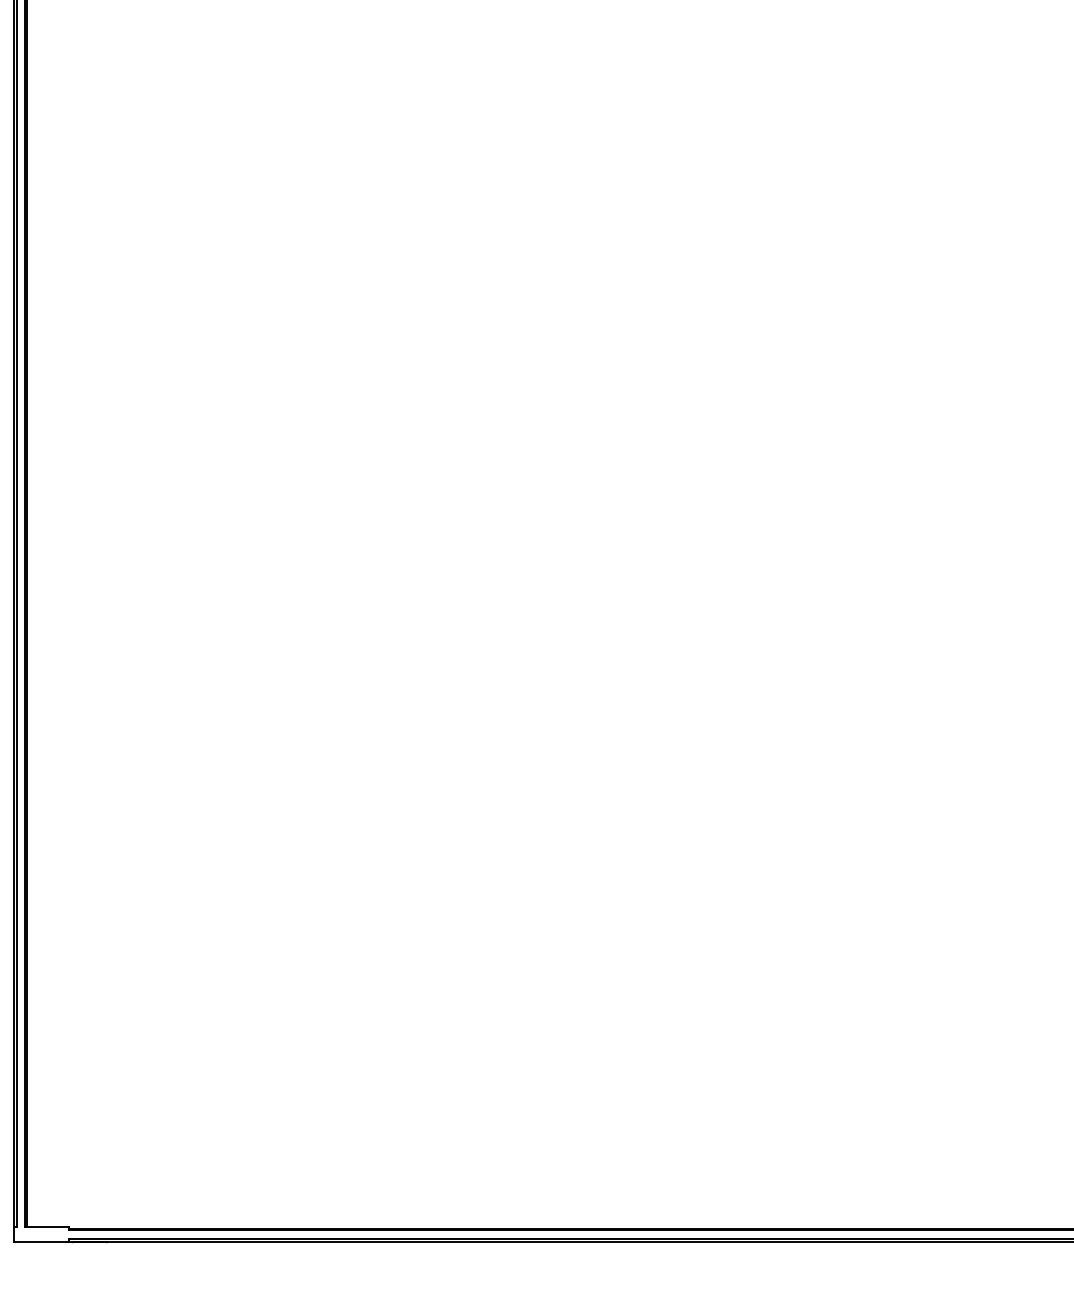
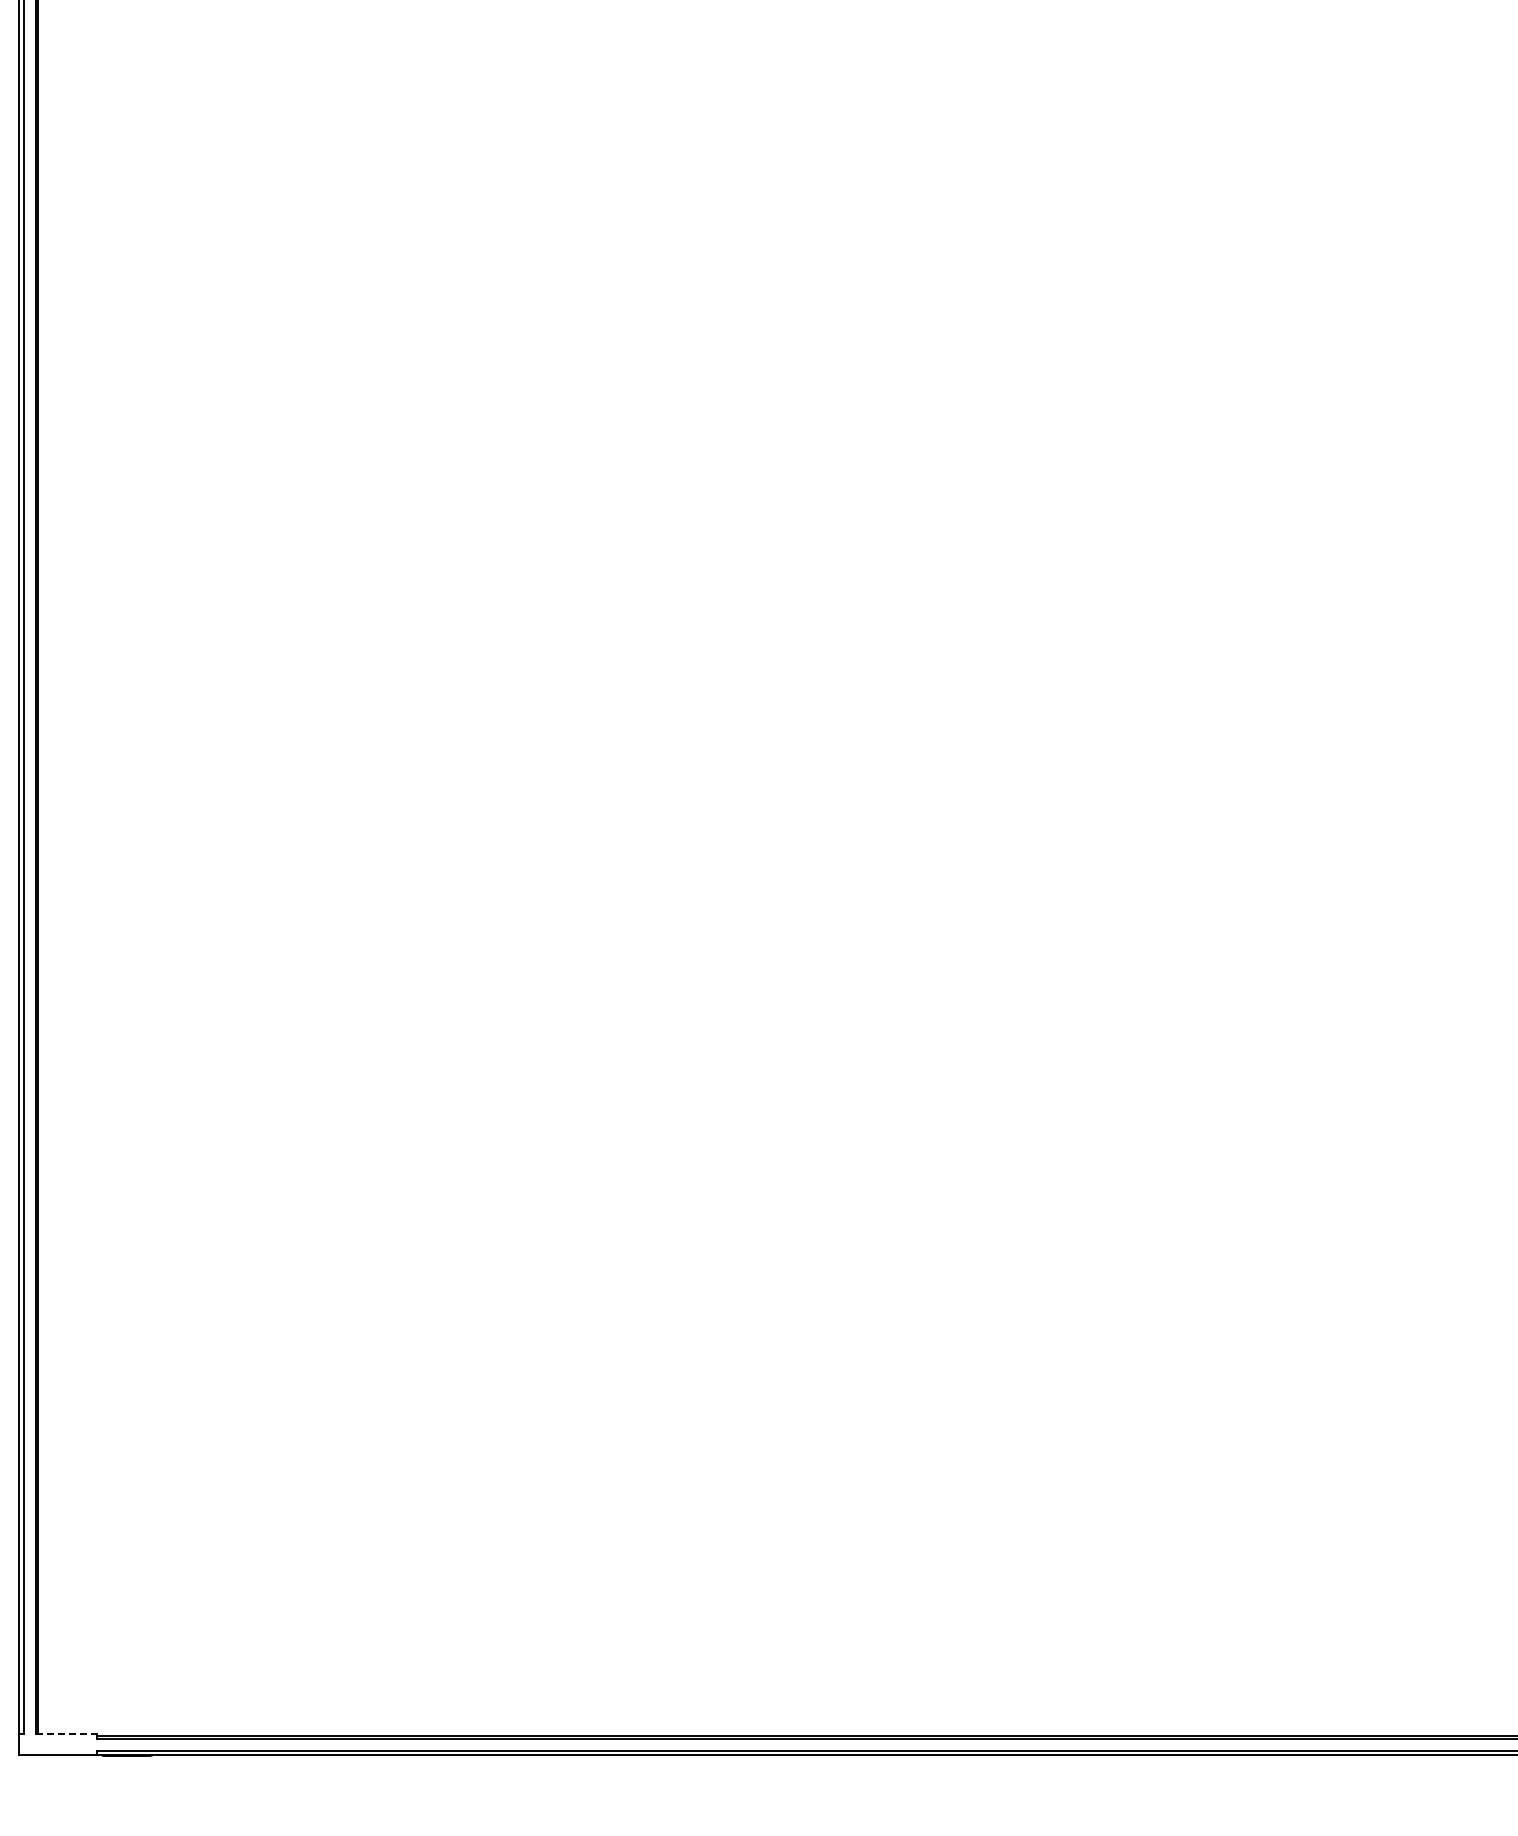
line: (46, 1227) -> (66, 1734), solid -> dashed

